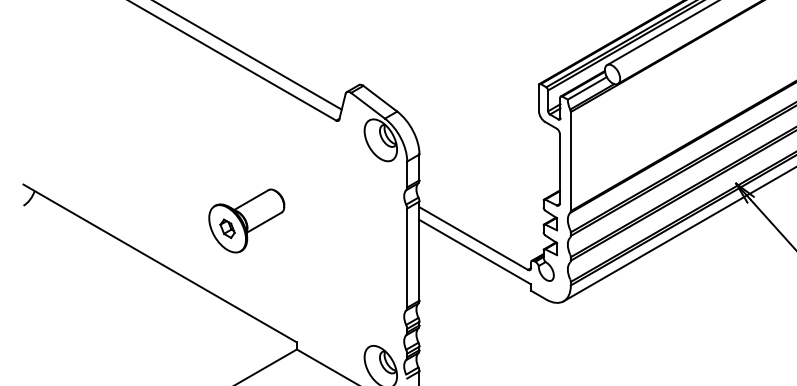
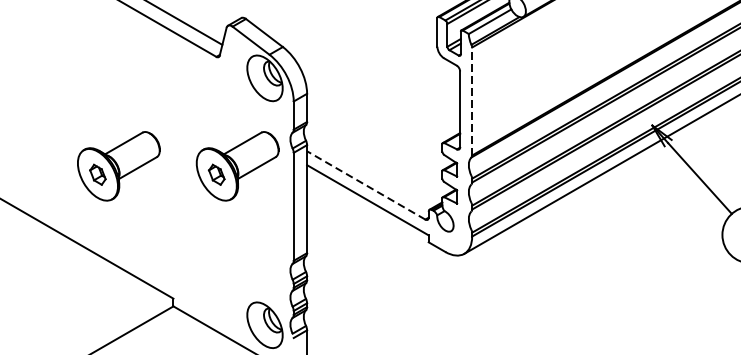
line: (570, 161) -> (471, 101), solid -> dashed
part: (355, 220) -> (237, 165), added
line: (473, 238) -> (366, 185), solid -> dashed

